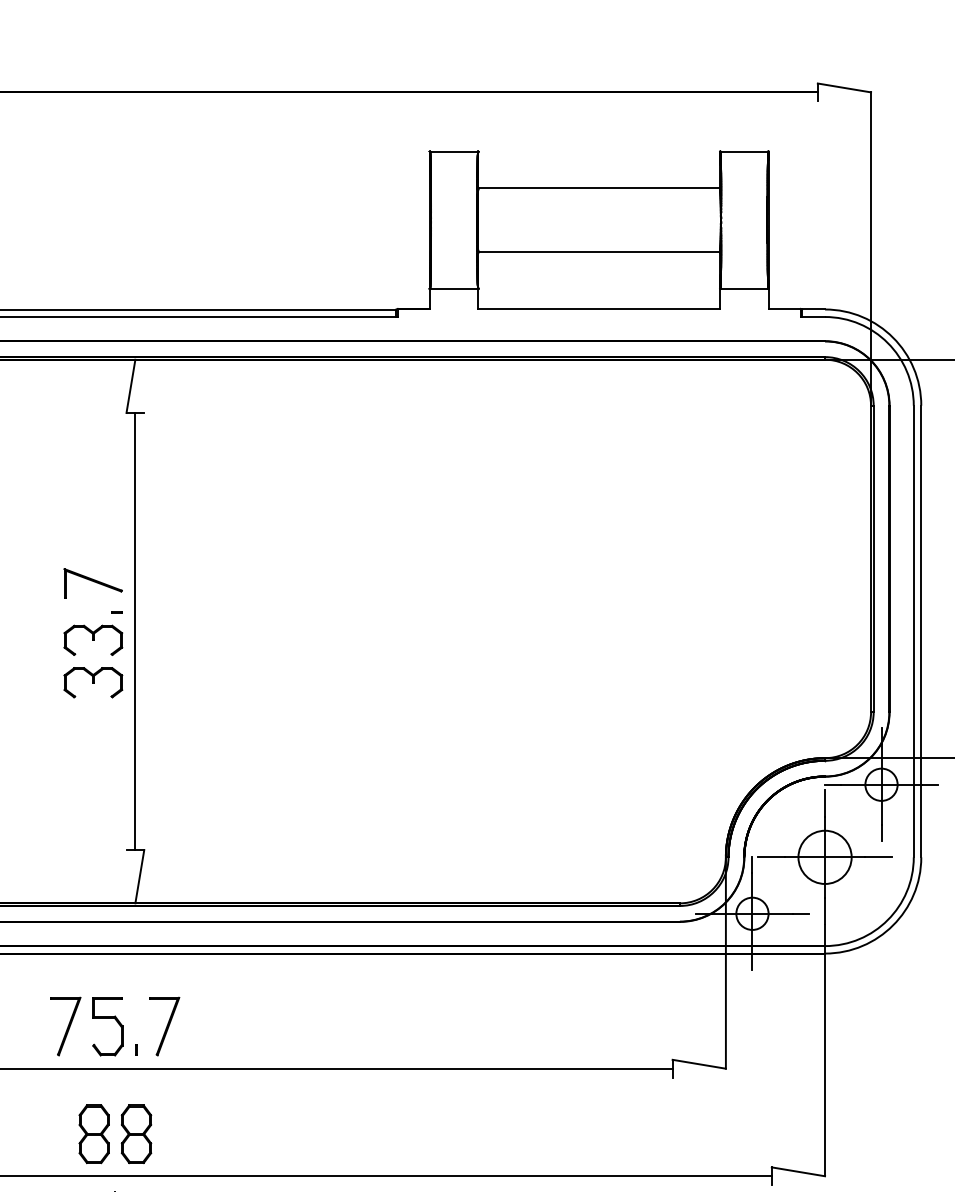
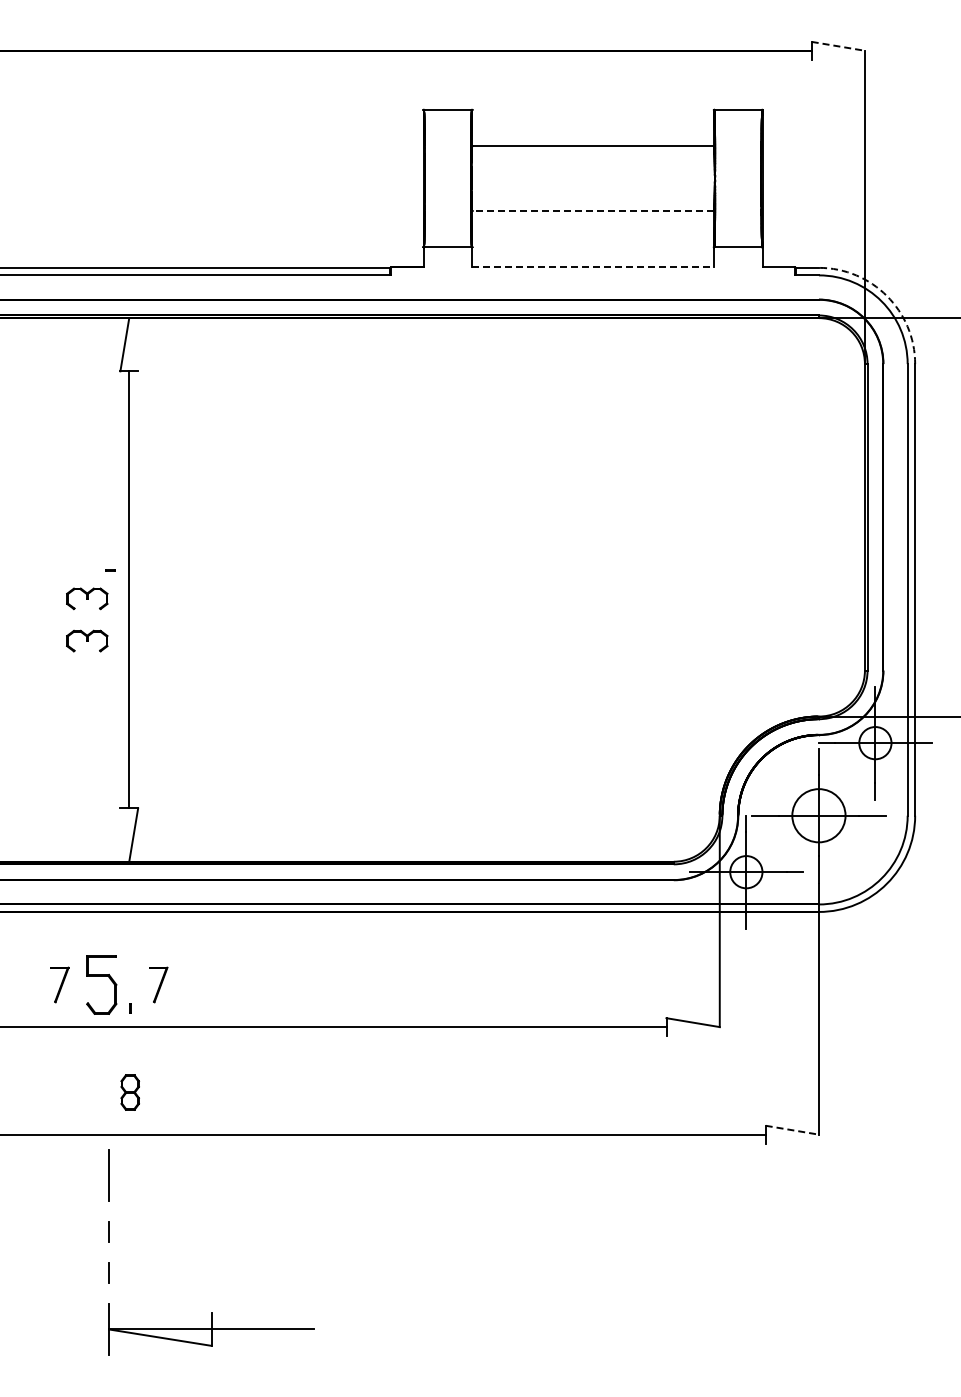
line: (844, 88) -> (838, 46), solid -> dashed
line: (599, 252) -> (593, 210), solid -> dashed
line: (599, 309) -> (593, 267), solid -> dashed
arc: (892, 338) -> (886, 296), solid -> dashed
part: (92, 583) -> (86, 541), removed
part: (93, 640) -> (87, 598), size x0.7
part: (93, 682) -> (87, 640), size x0.7
part: (65, 1026) -> (59, 984), size x0.6
part: (164, 1026) -> (158, 984), size x0.6
part: (93, 1134) -> (87, 1092), removed
part: (135, 1134) -> (129, 1092), size x0.6
line: (798, 1172) -> (792, 1130), solid -> dashed

